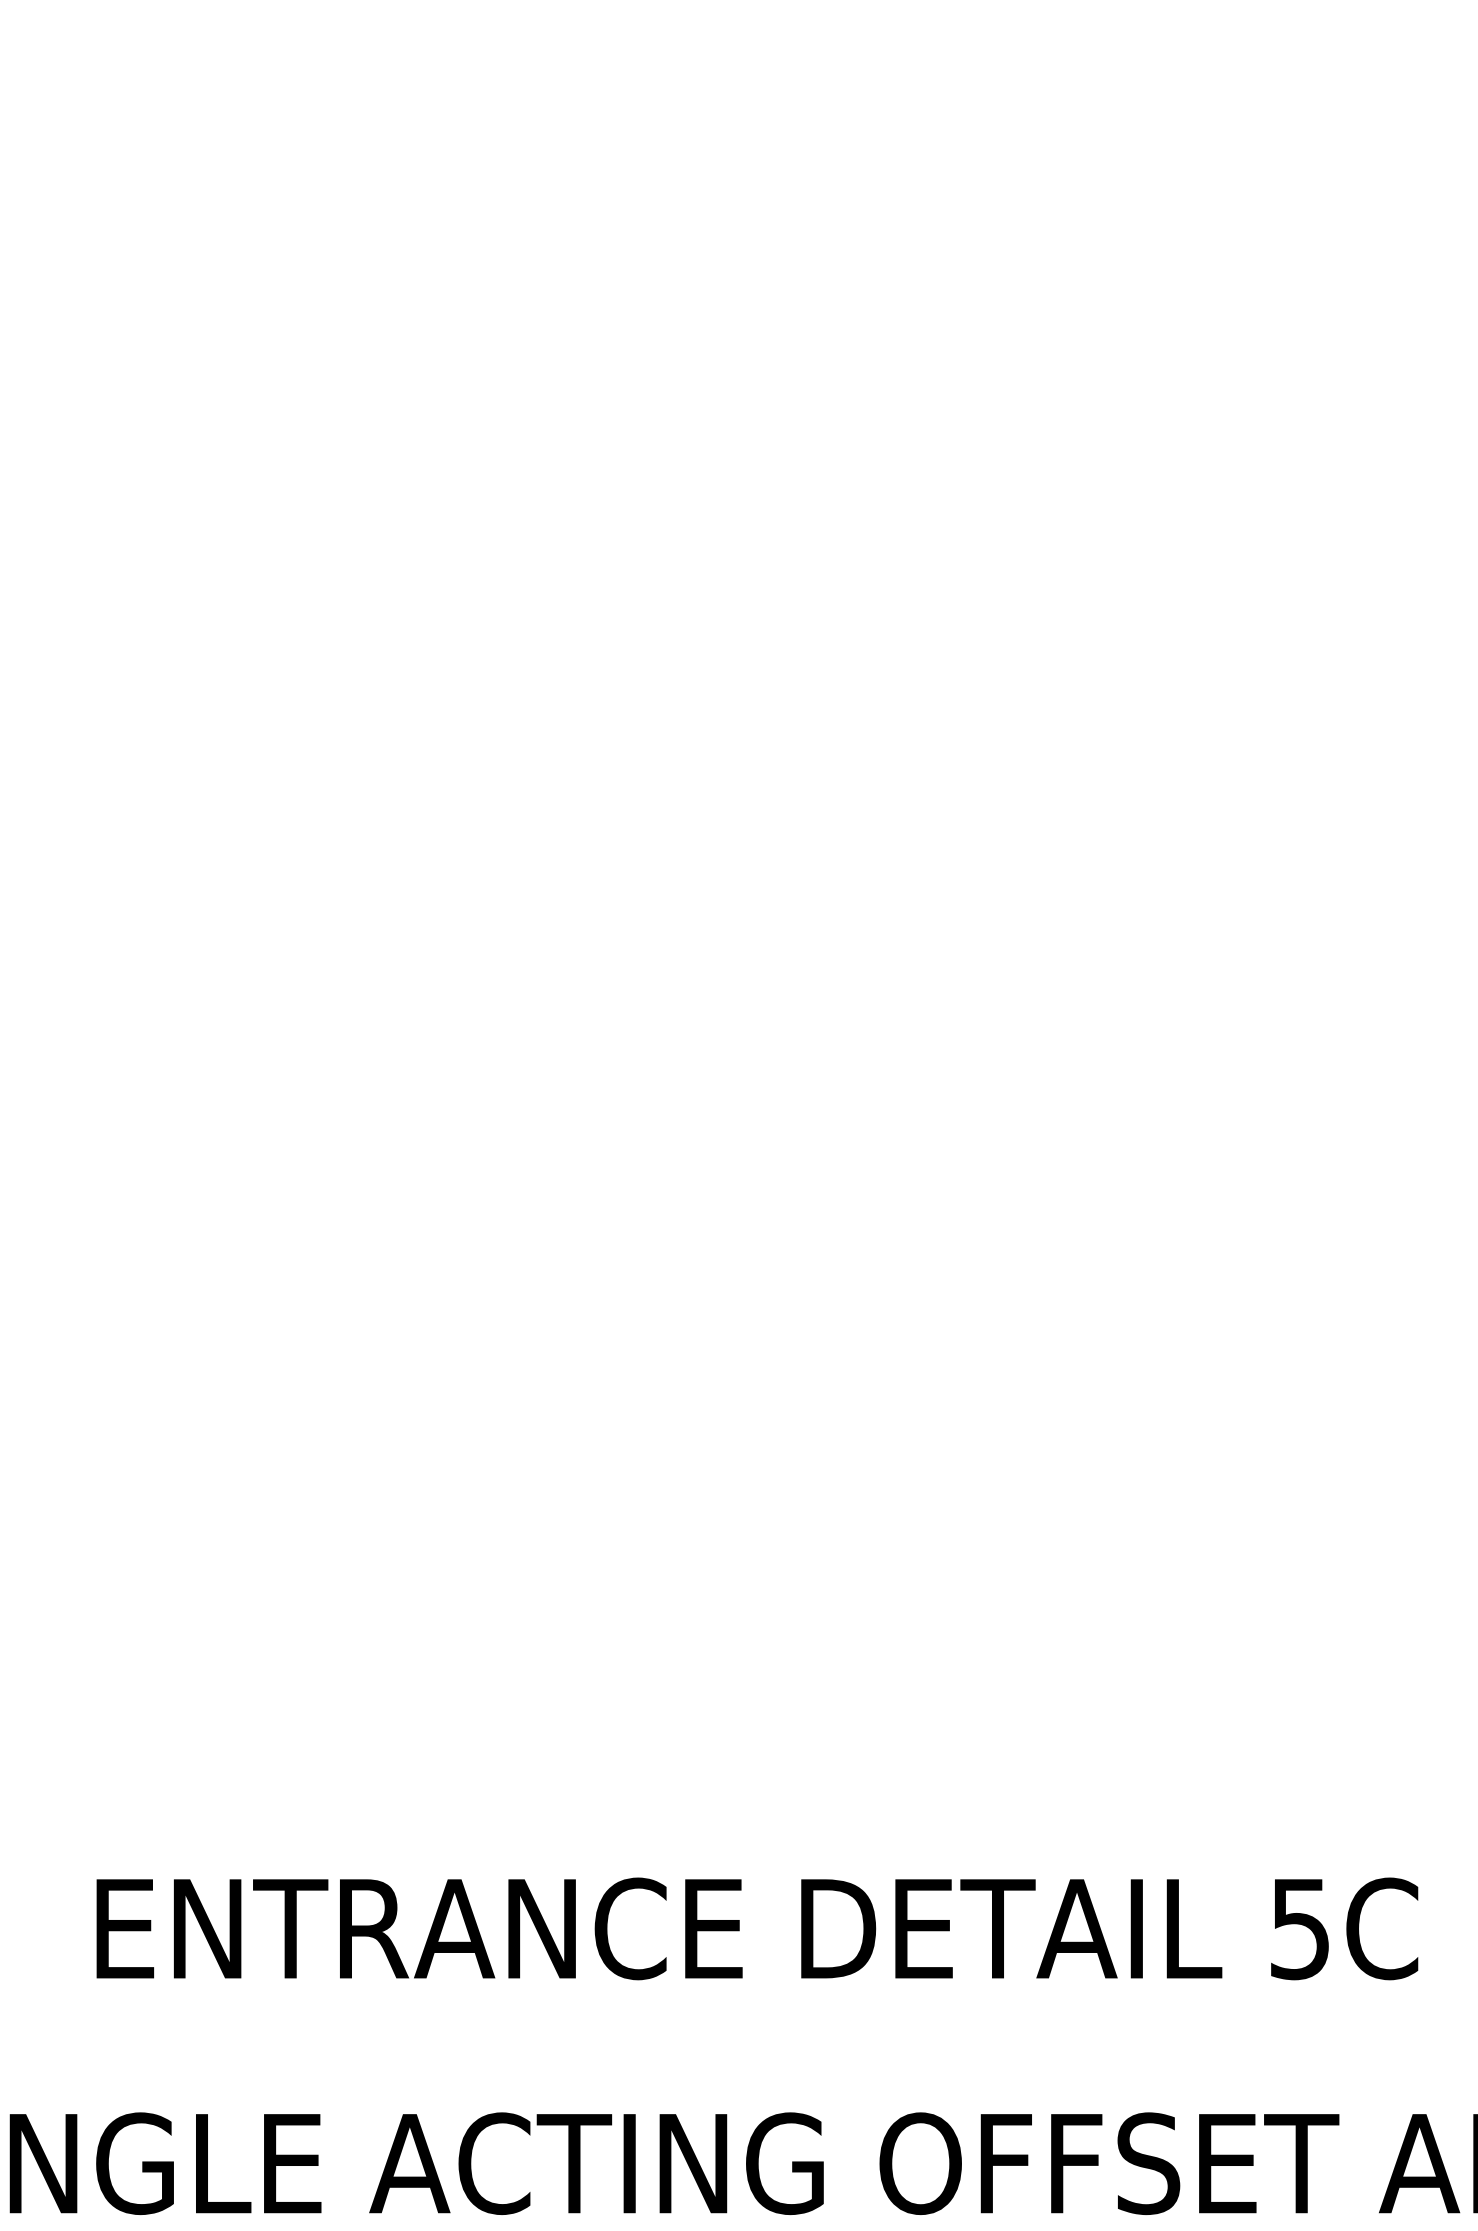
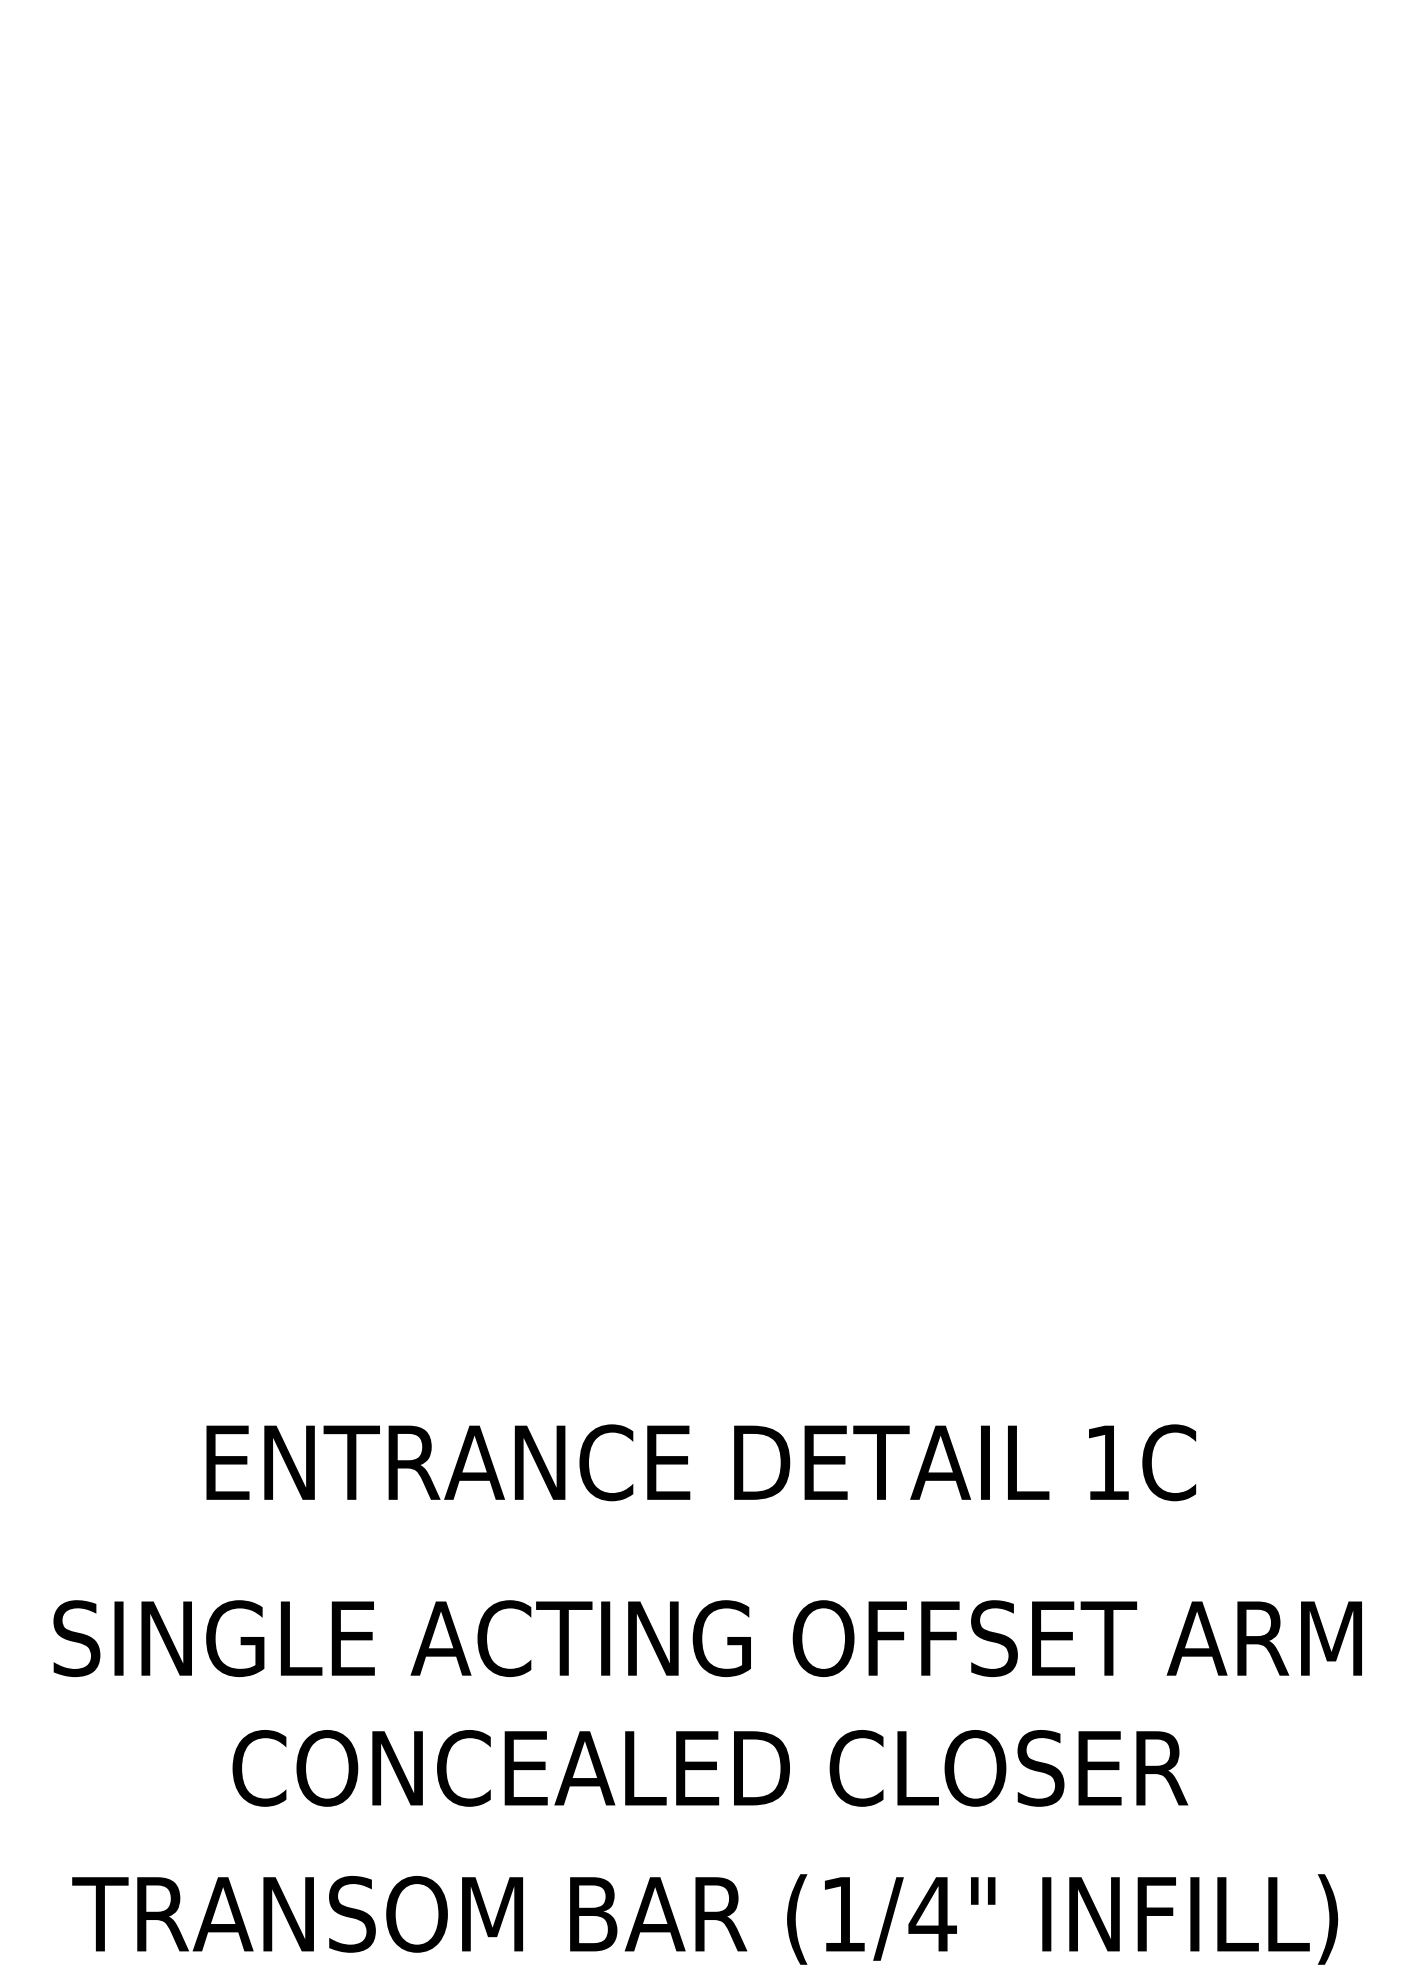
text: (1299, 1929) -> (1107, 1463), 5C -> 1C

